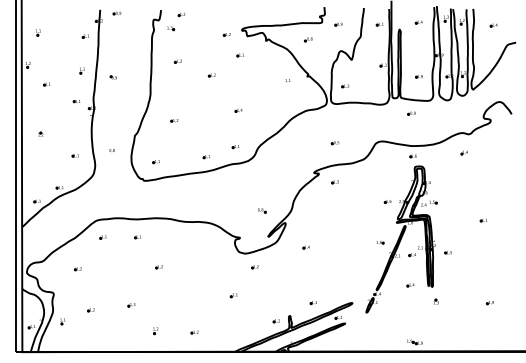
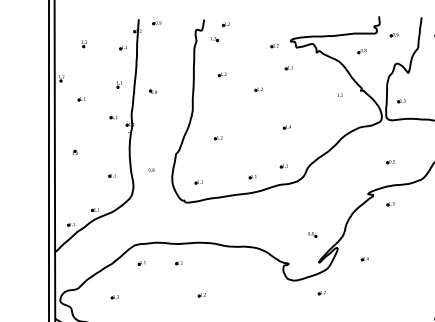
part: (38, 32) -> (84, 43), moved
part: (305, 247) -> (364, 259), moved
part: (254, 267) -> (321, 293), moved

